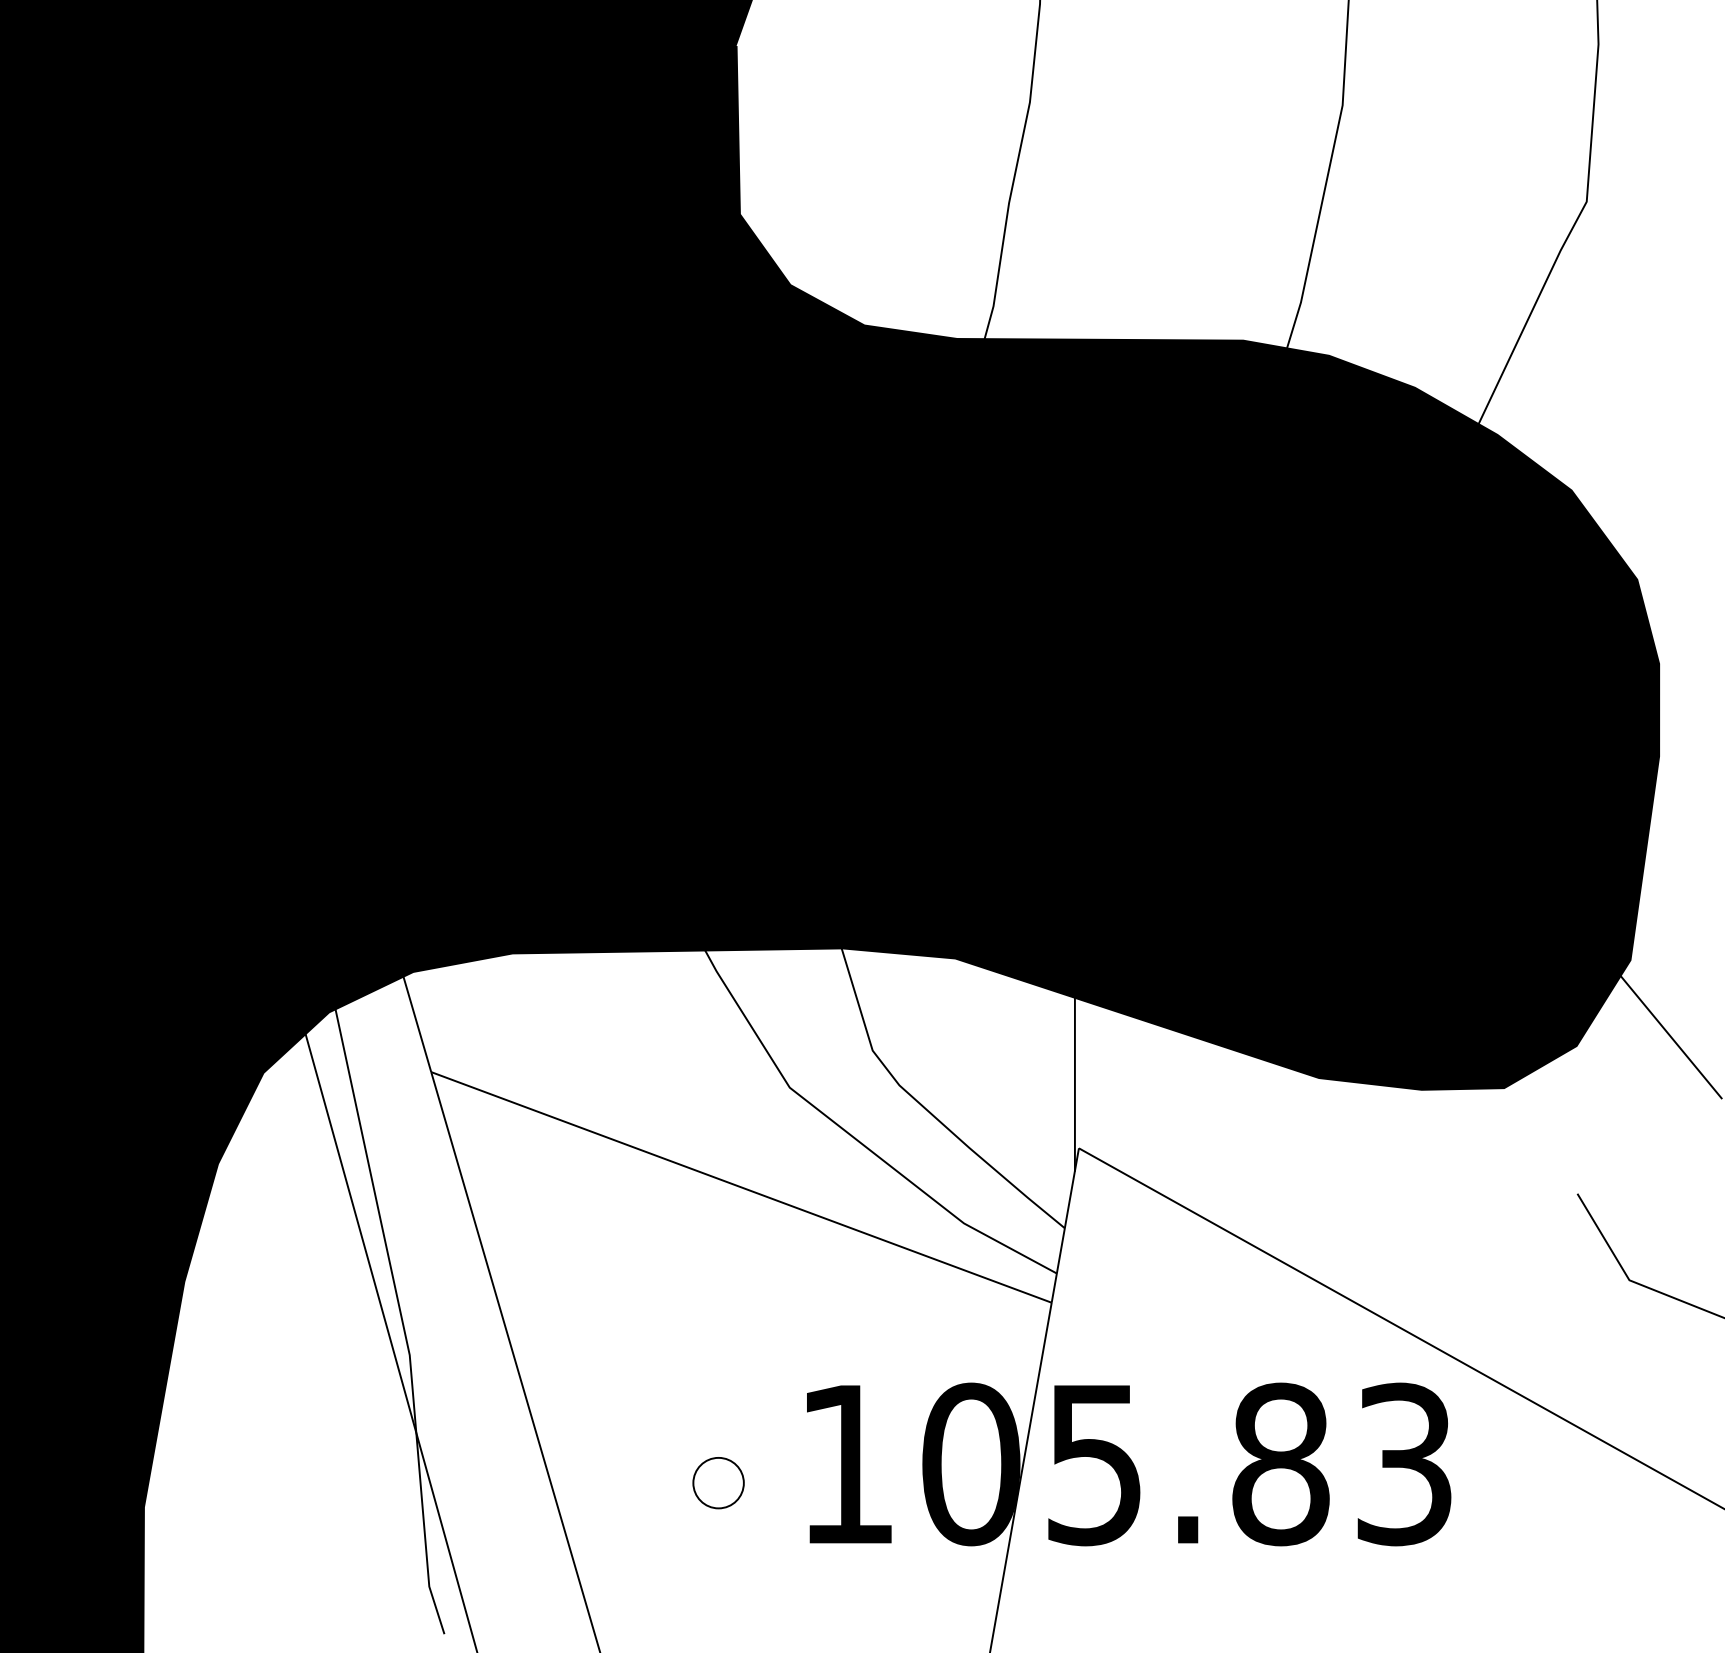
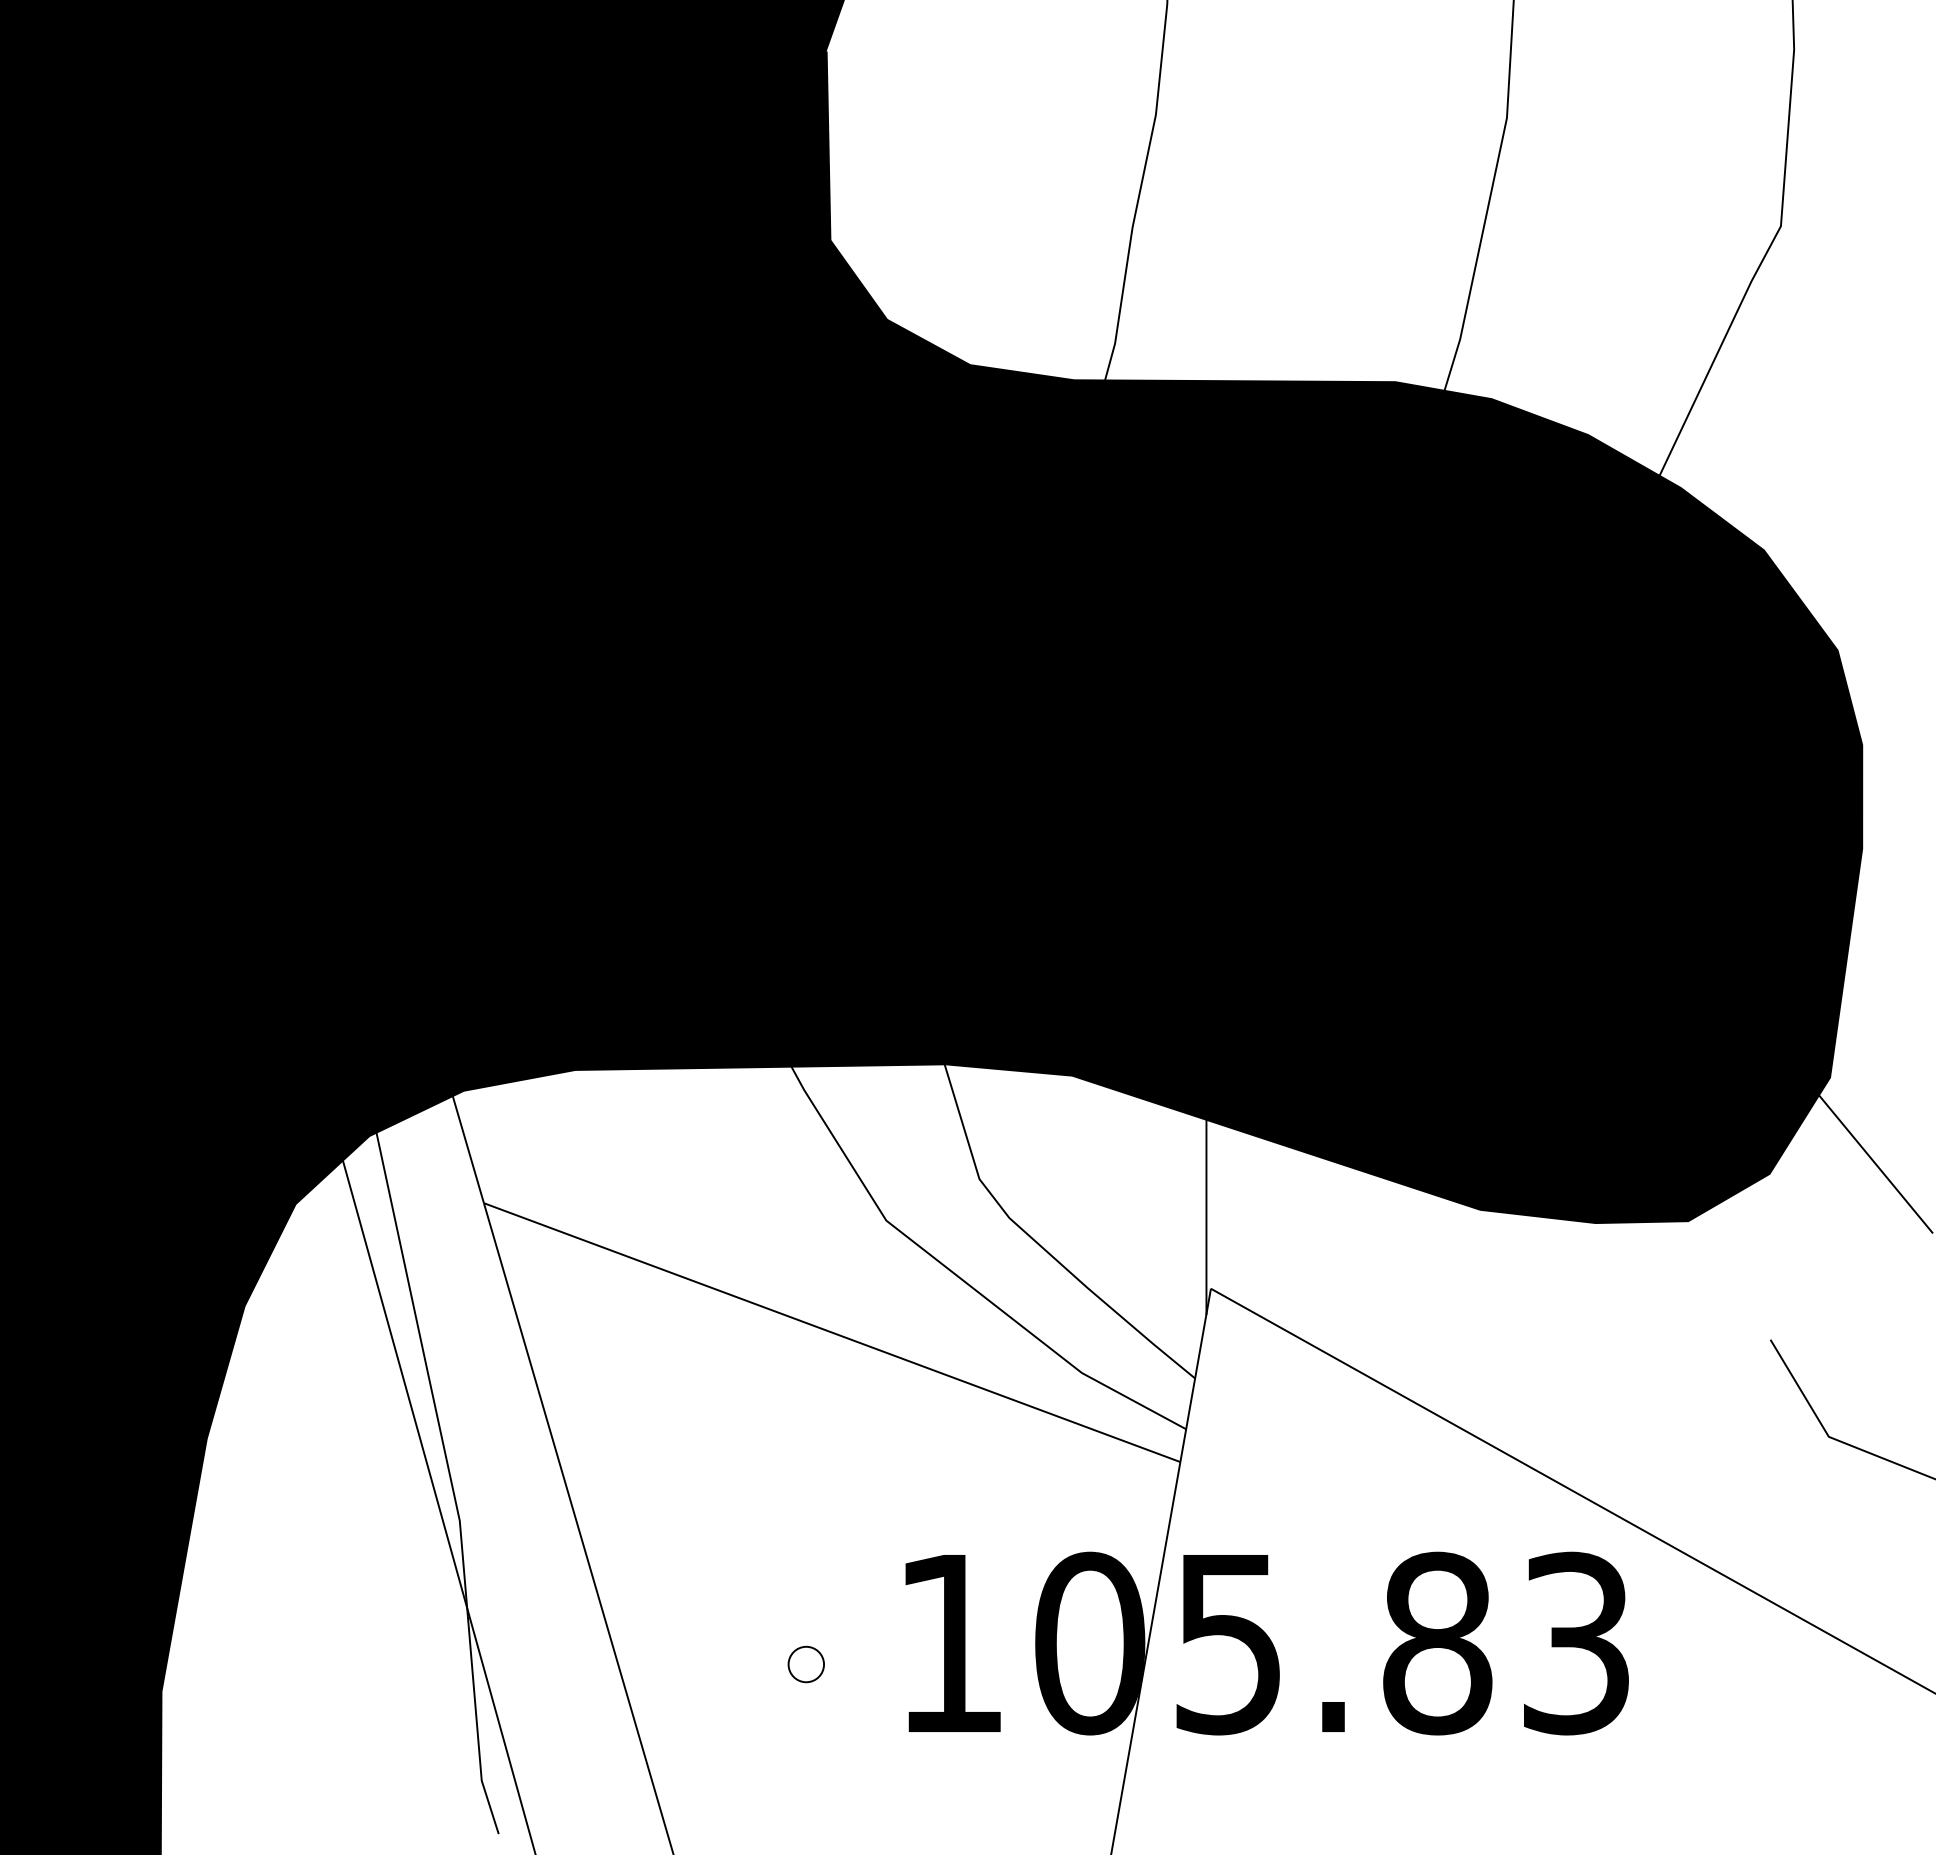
part: (717, 1483) -> (805, 1664), size x0.62

